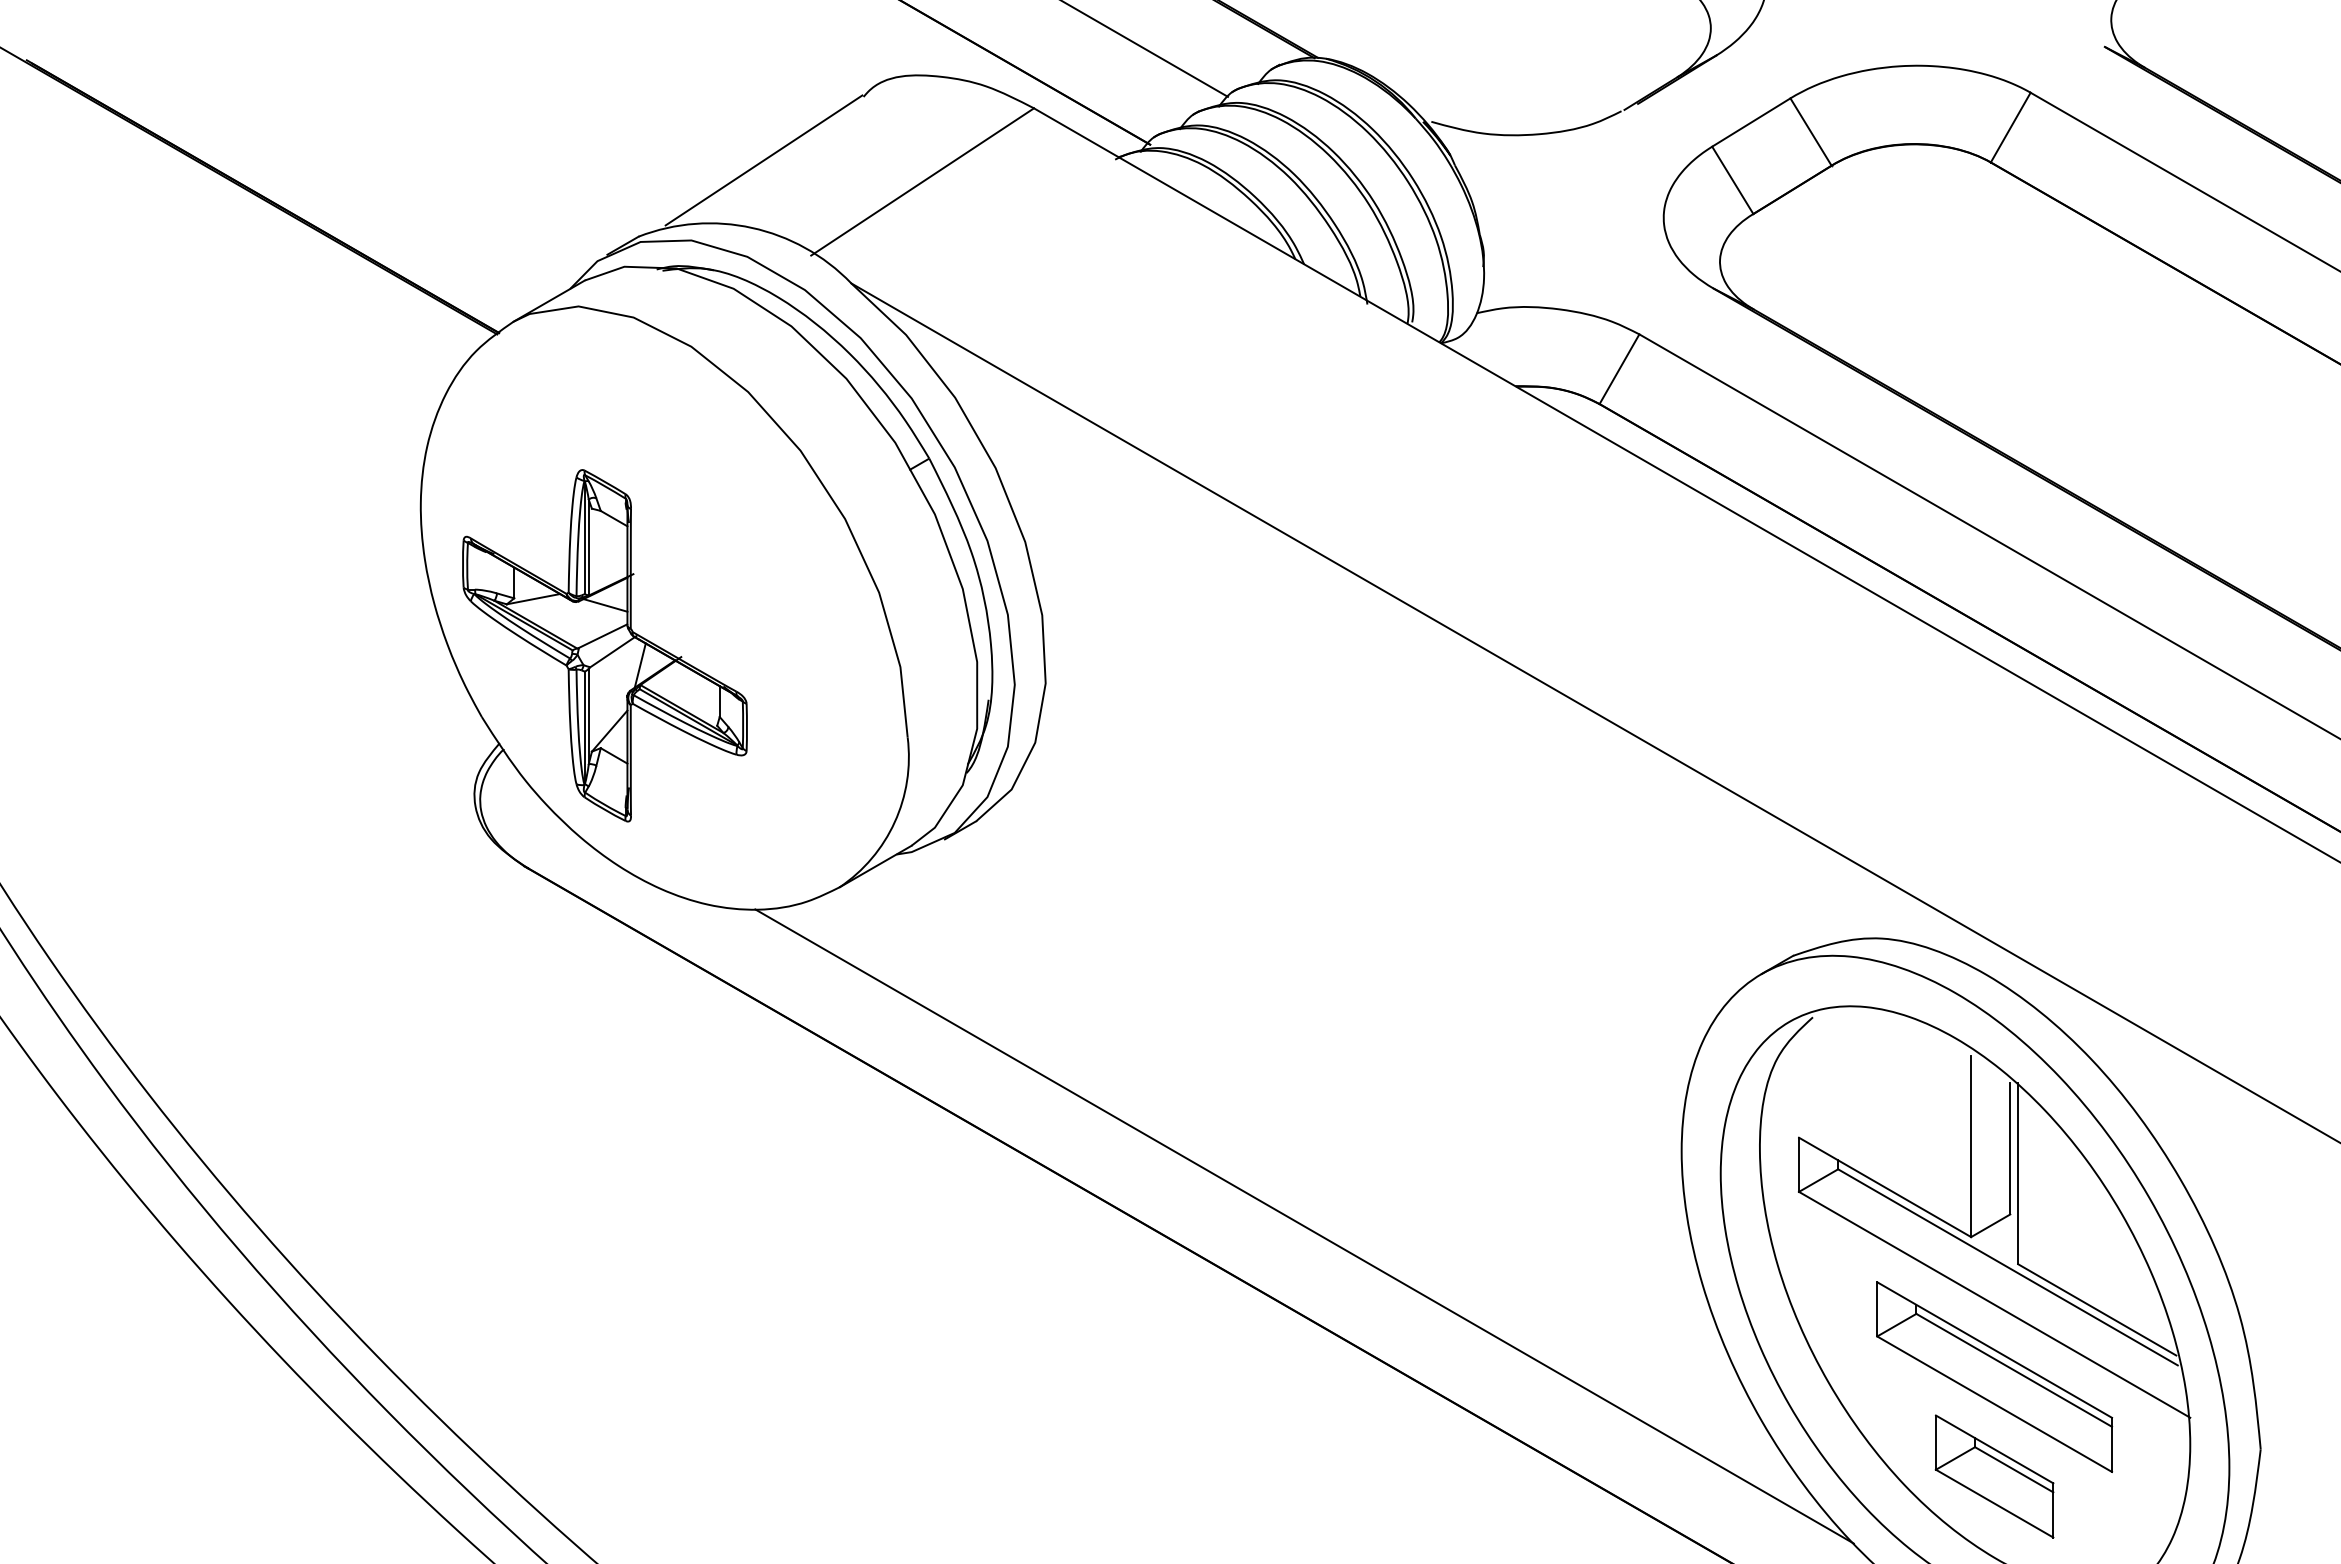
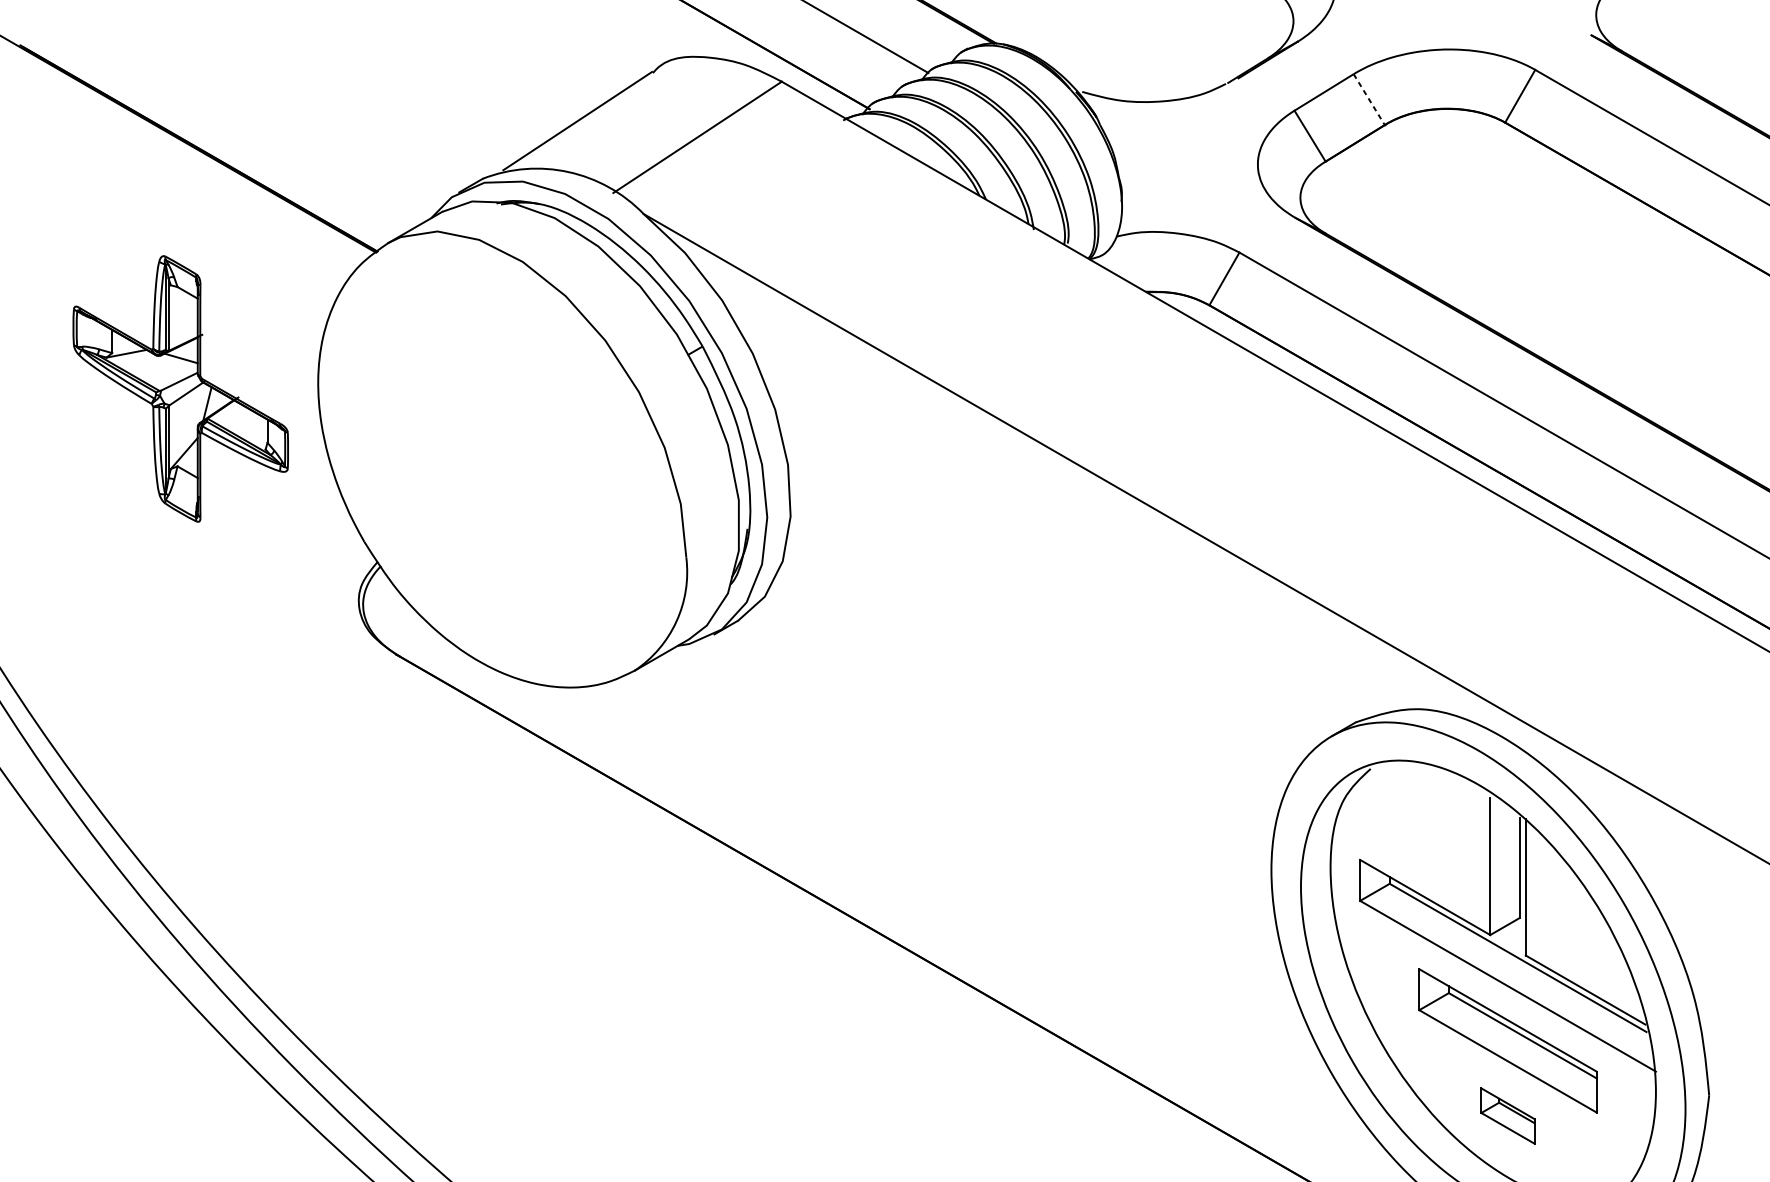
line: (1811, 132) -> (1369, 99), solid -> dashed
part: (604, 645) -> (180, 388), moved
line: (1304, 1226) -> (986, 927), removed
part: (1994, 1476) -> (1507, 1116), size x0.6

